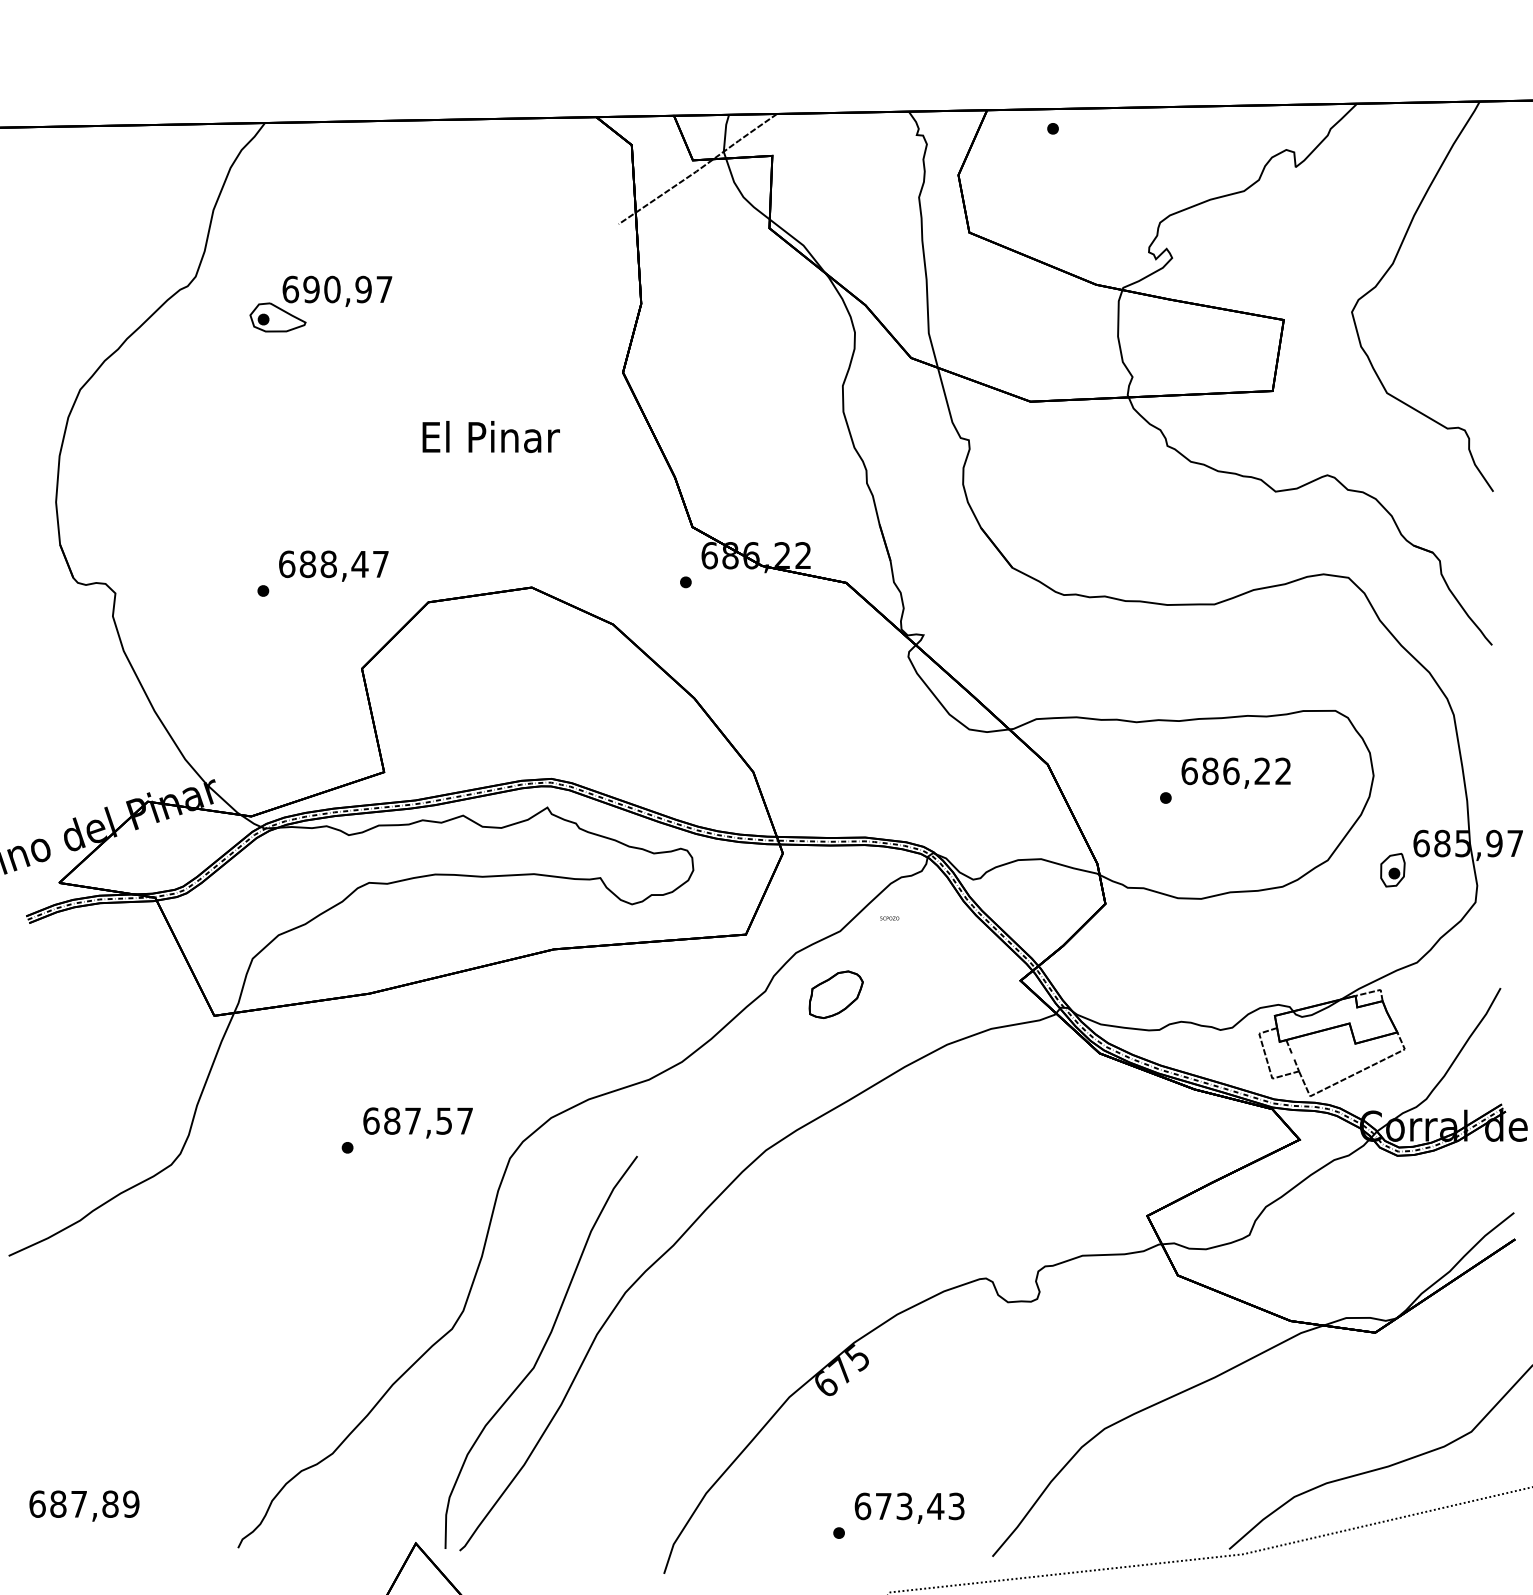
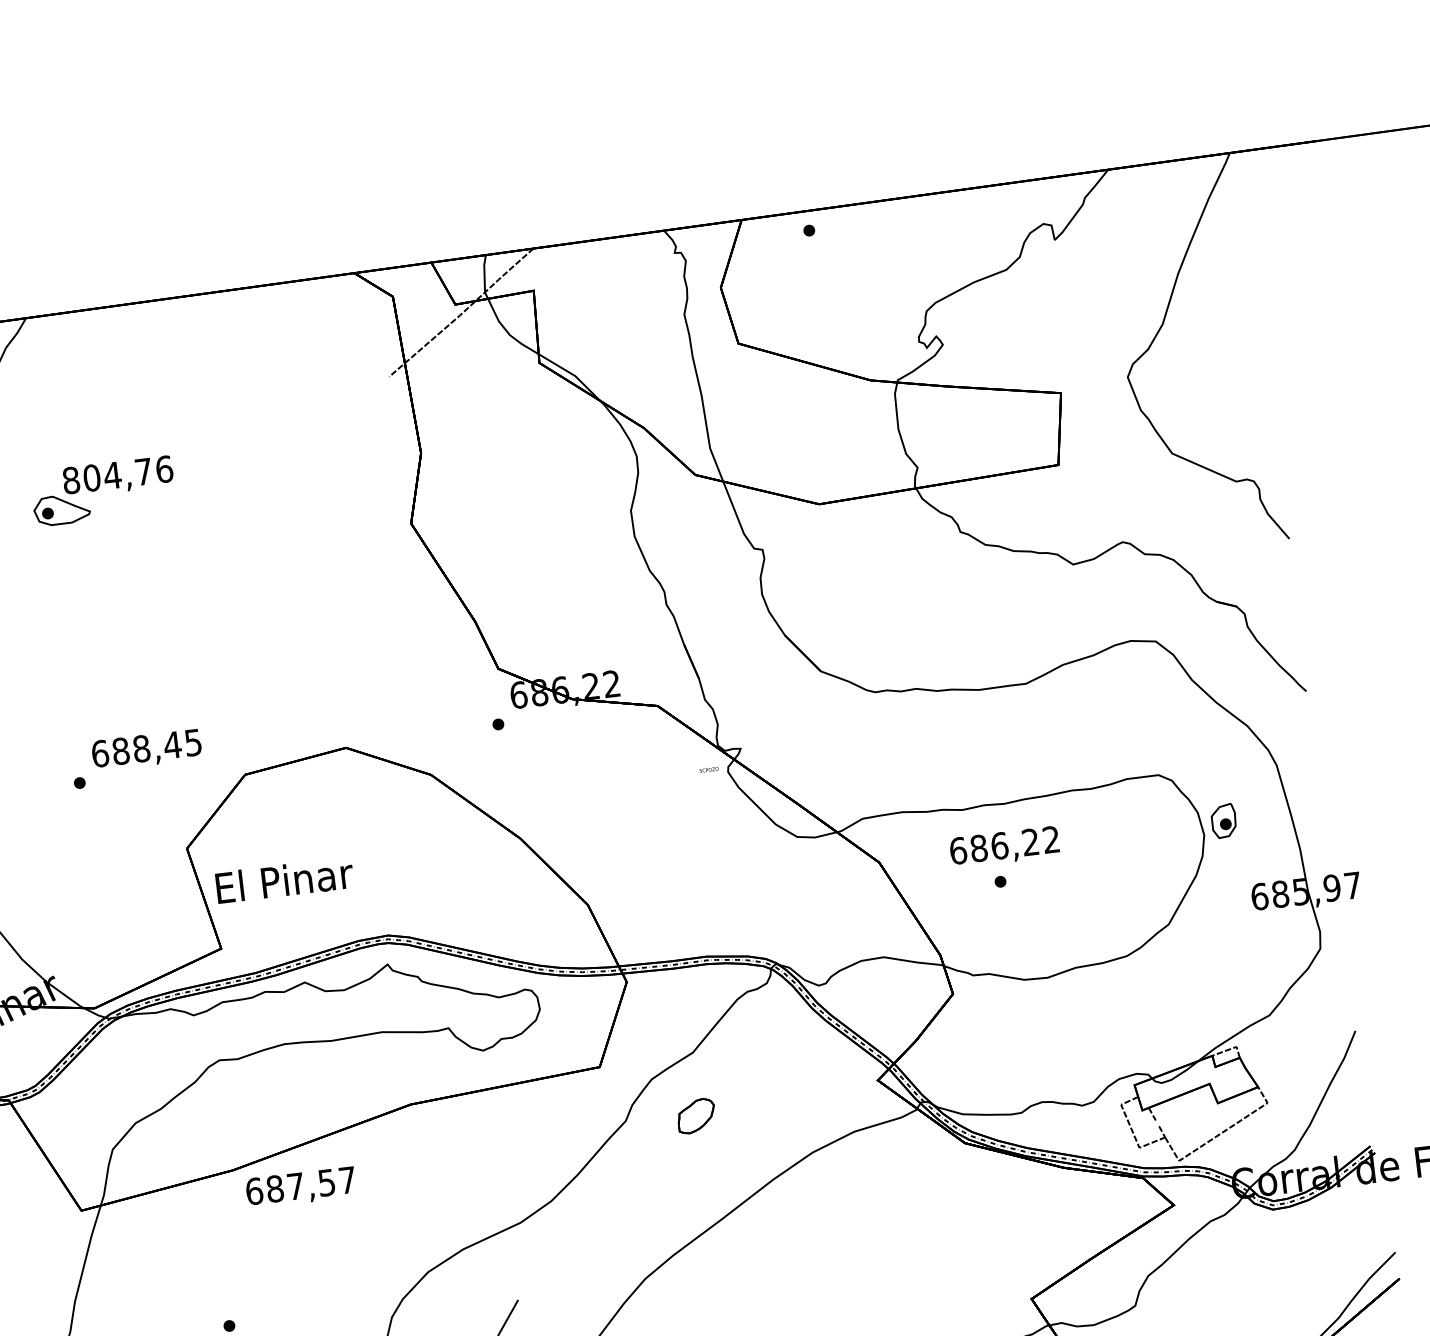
text: (337, 289) -> (117, 474), 690,97 -> 804,76
text: (490, 436) -> (283, 880), moved
text: (380, 564) -> (193, 742), 688,47 -> 688,45
text: (1235, 772) -> (1004, 846), moved
part: (1392, 869) -> (1223, 820), moved
text: (889, 918) -> (708, 770), moved
part: (835, 994) -> (695, 1115), size x0.7
text: (417, 1122) -> (300, 1187), moved

